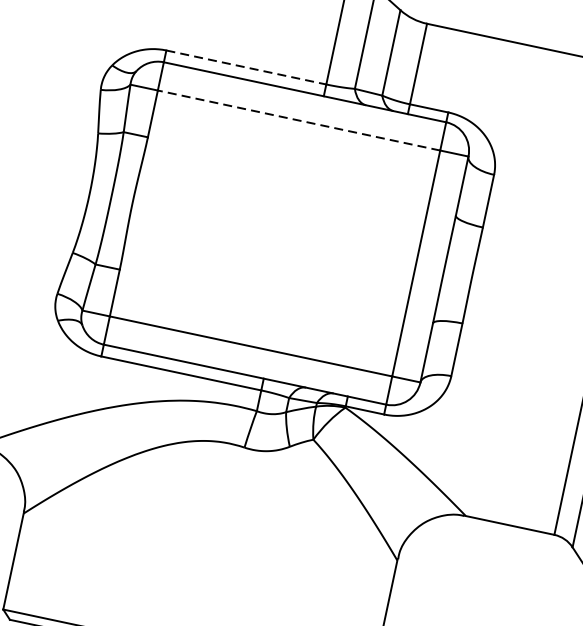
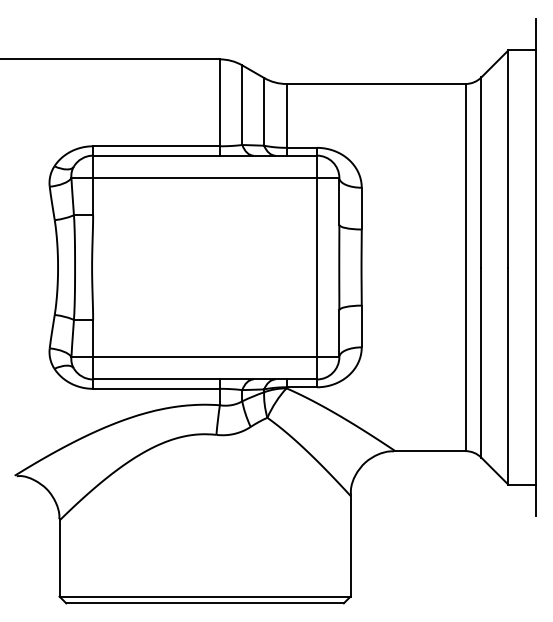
line: (247, 68) -> (157, 146), dashed -> solid
line: (299, 121) -> (205, 178), dashed -> solid

